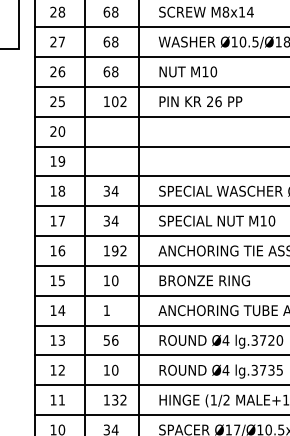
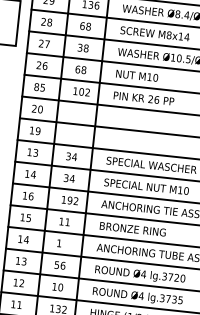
text: (106, 41) -> (79, 47), 68 -> 38
text: (53, 101) -> (36, 86), 25 -> 85
text: (61, 190) -> (35, 152), 18 -> 13
text: (61, 220) -> (33, 174), 17 -> 14
text: (115, 280) -> (67, 222), 10 -> 11

